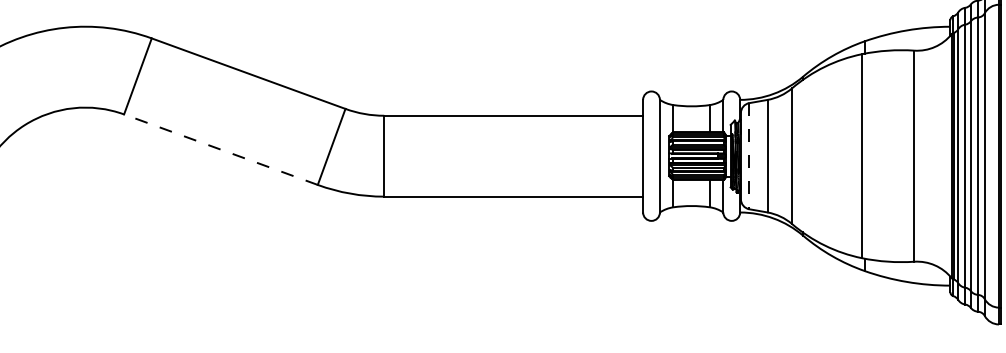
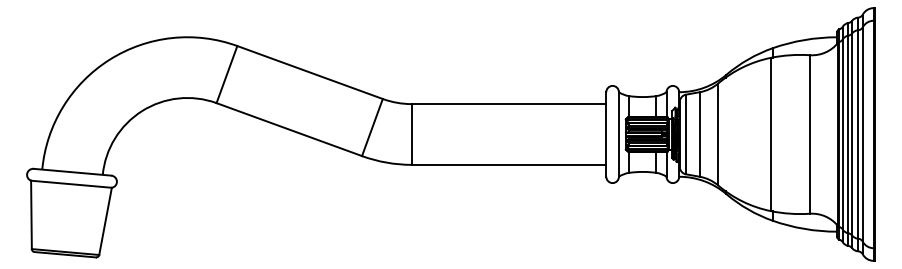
line: (219, 149) -> (288, 129), dashed -> solid
line: (749, 156) -> (686, 134), dashed -> solid

